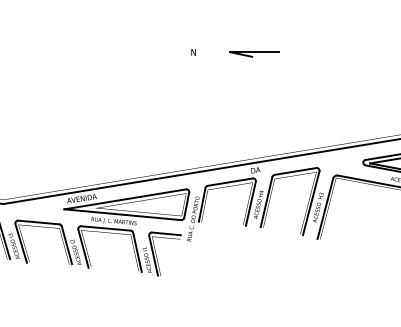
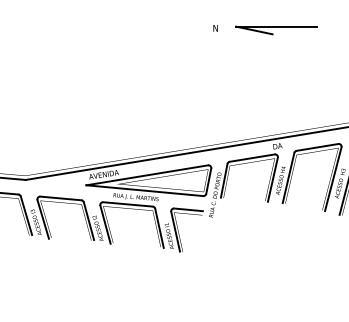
part: (254, 54) -> (276, 30), size x1.67

